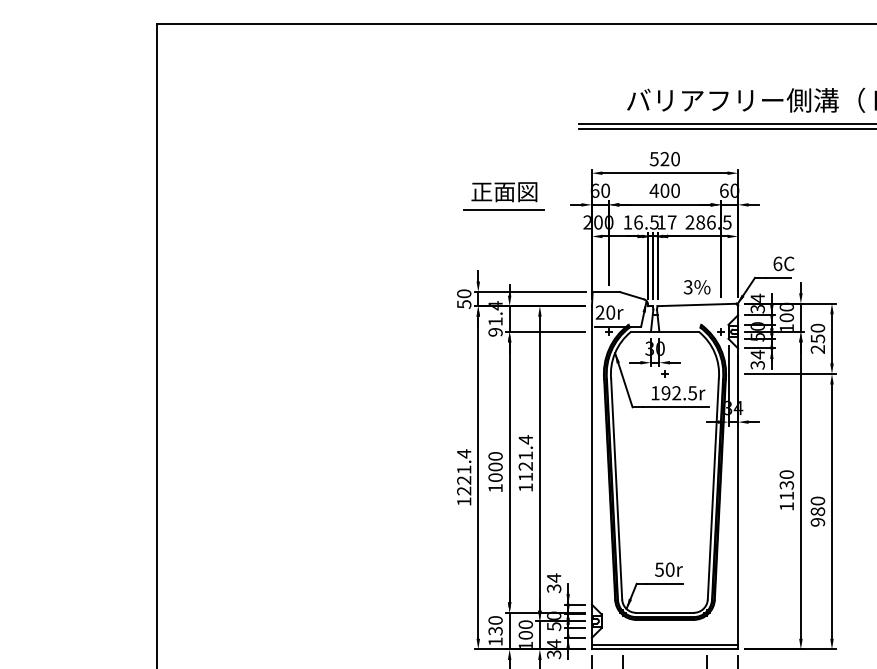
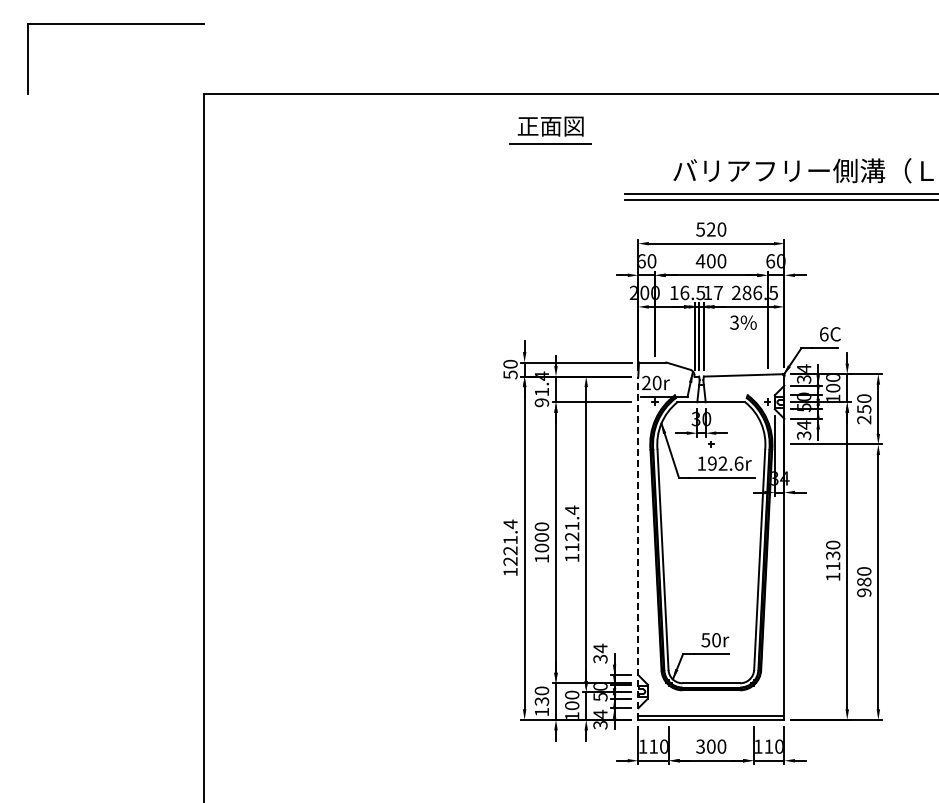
part: (504, 196) -> (550, 130), moved
text: (697, 287) -> (743, 322), moved
text: (692, 393) -> (738, 463), 192.5r -> 192.6r
line: (592, 478) -> (638, 548), solid -> dashed

